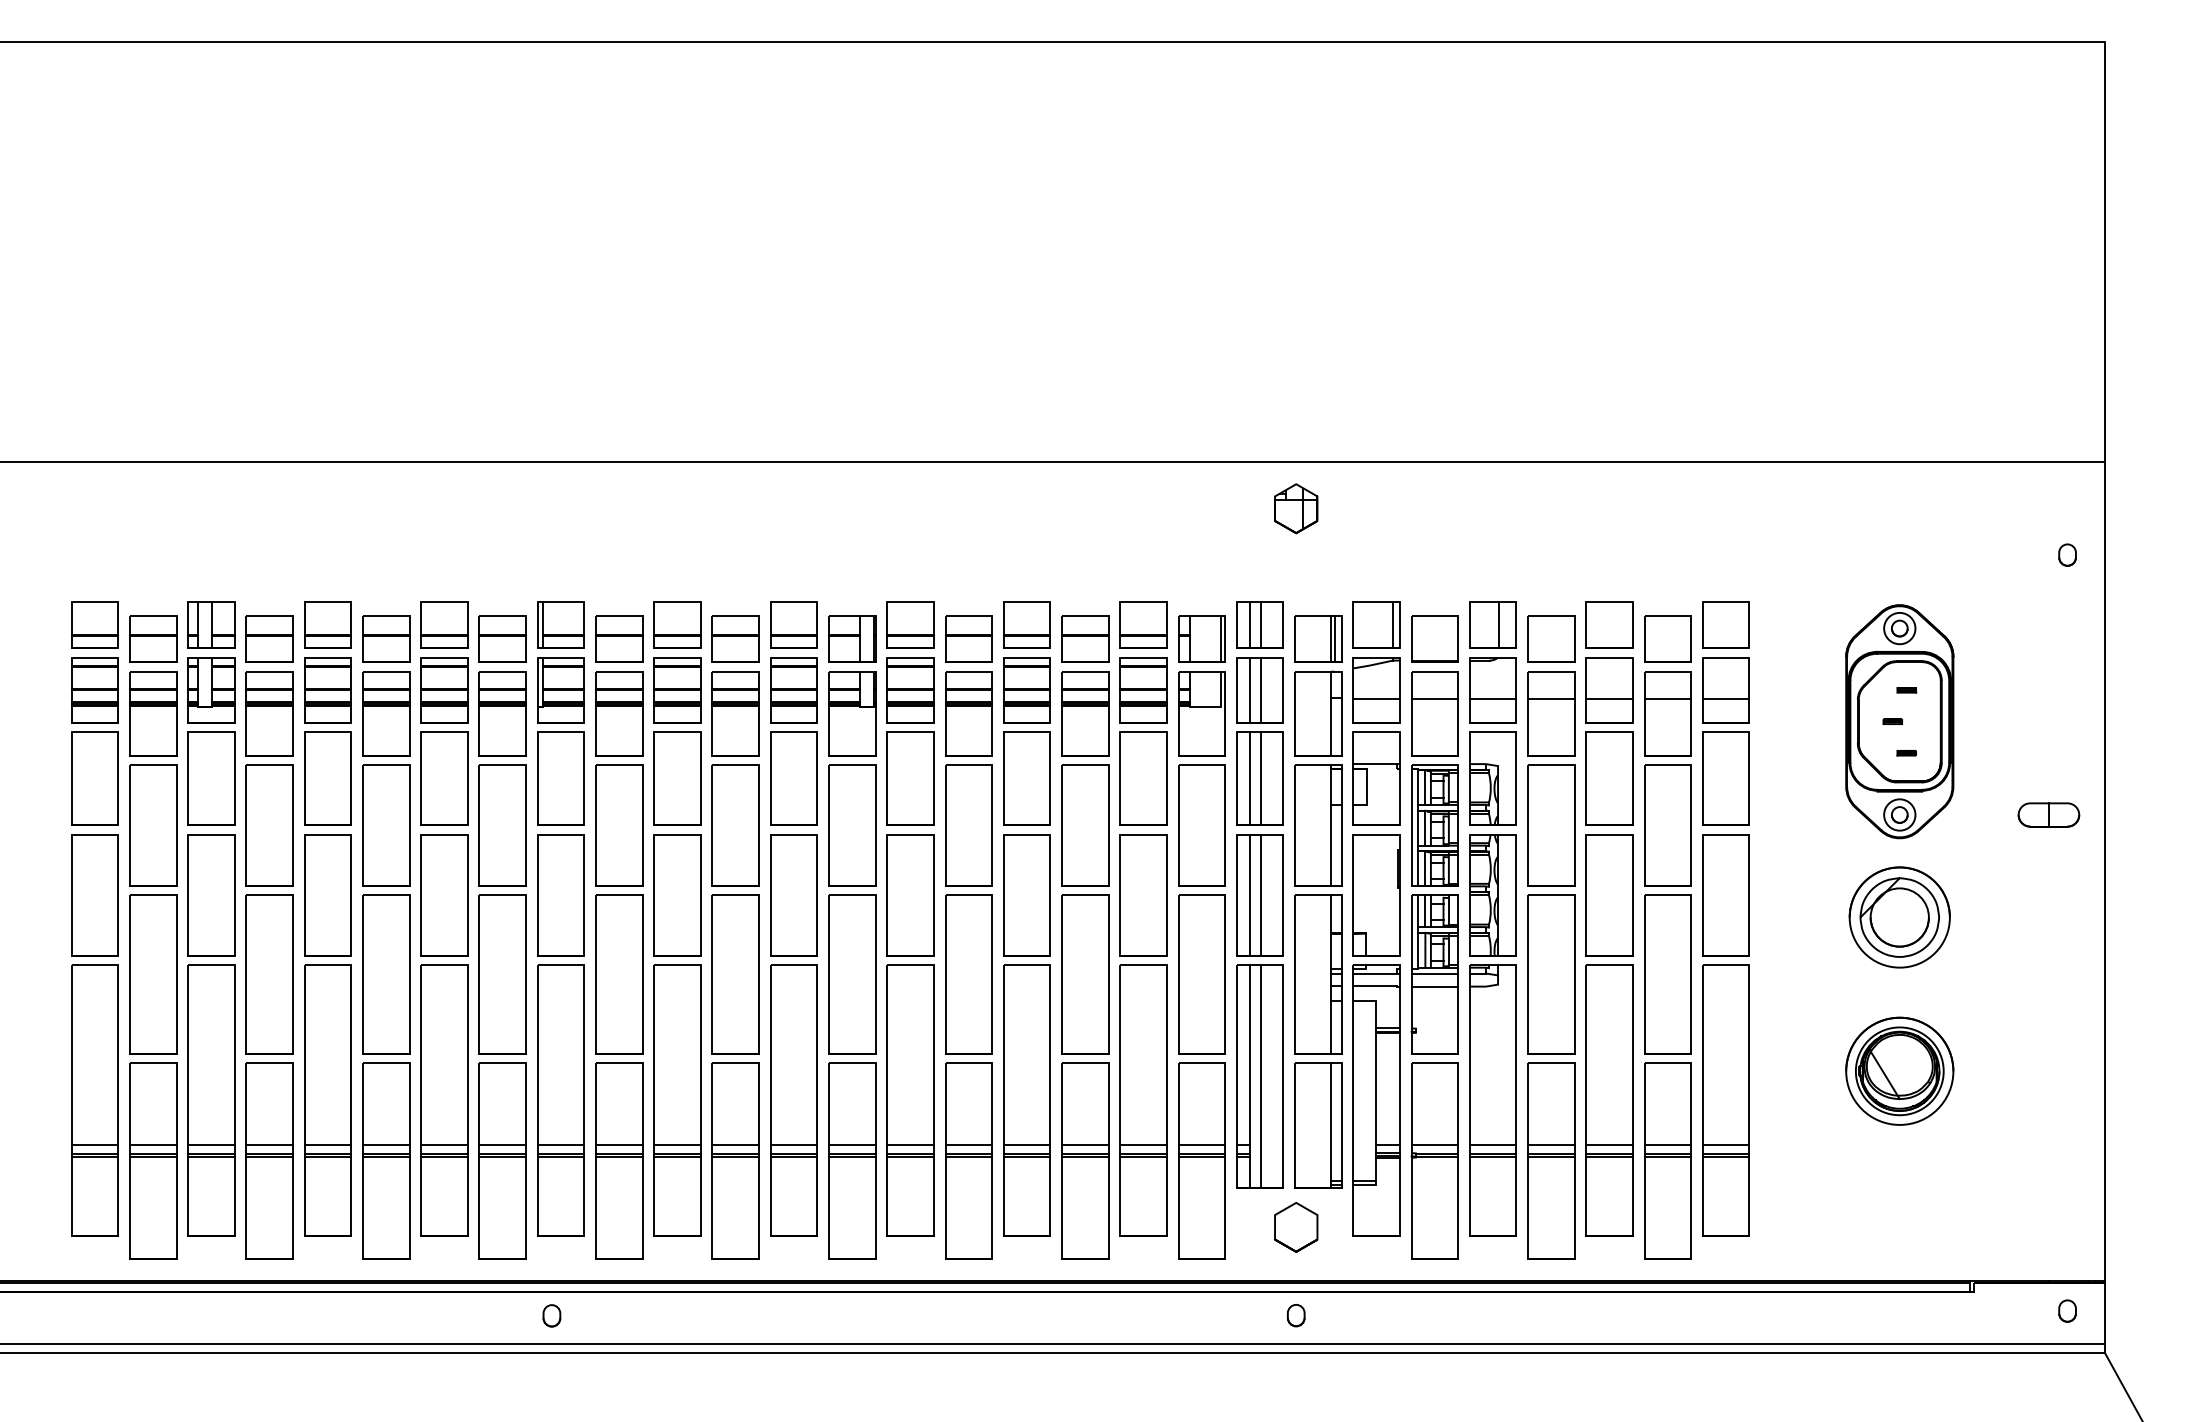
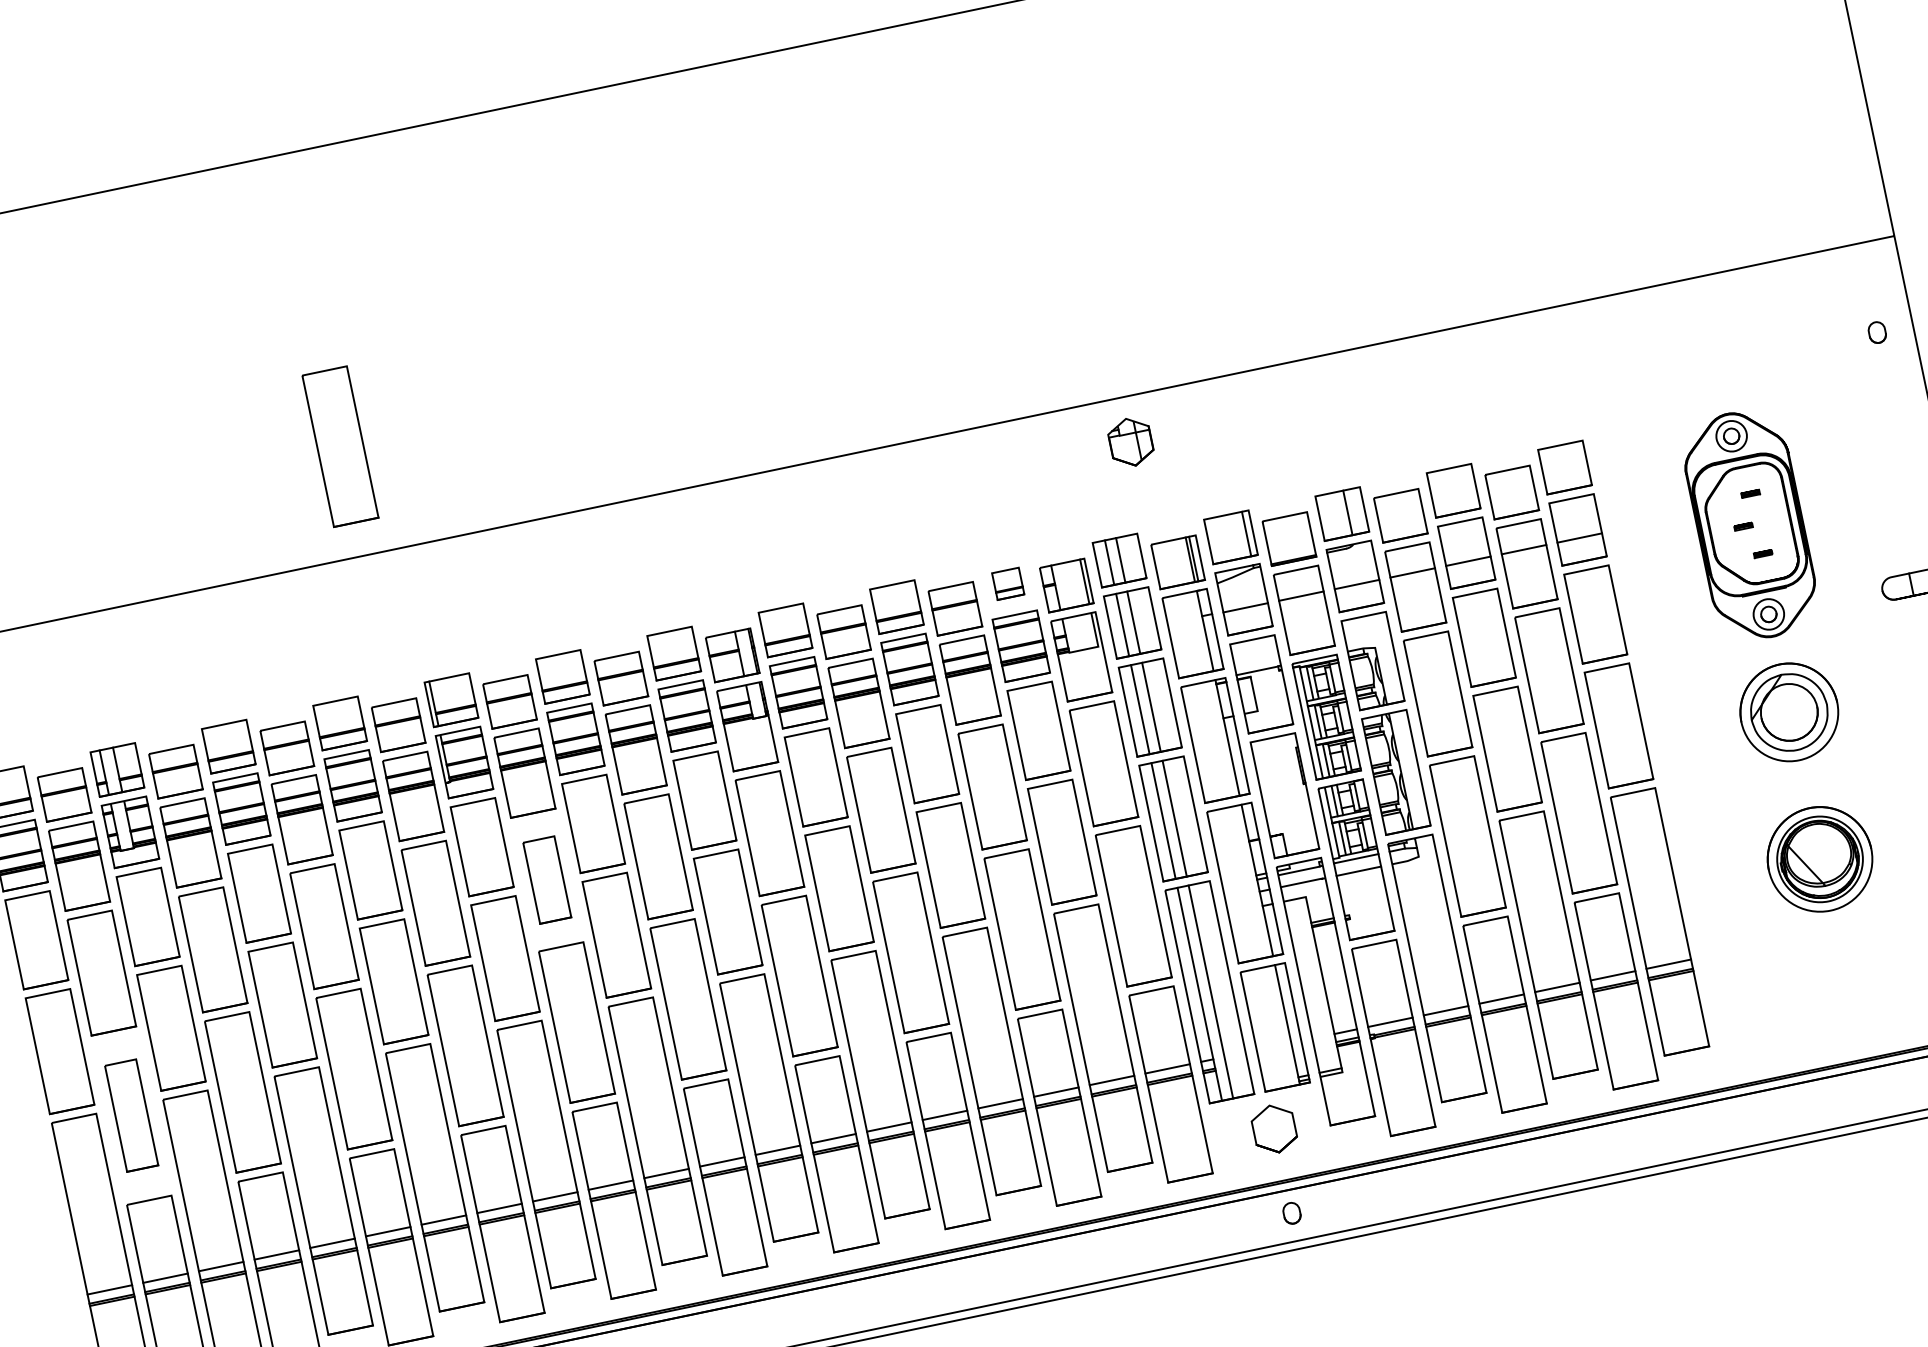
part: (502, 347) -> (340, 446), added
part: (1143, 624) -> (1008, 583), size x0.6
part: (619, 825) -> (547, 880), size x0.7
part: (153, 974) -> (131, 1115), size x0.7

